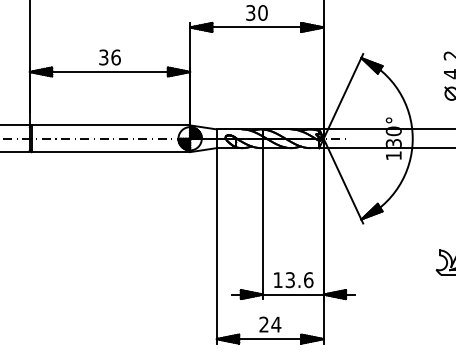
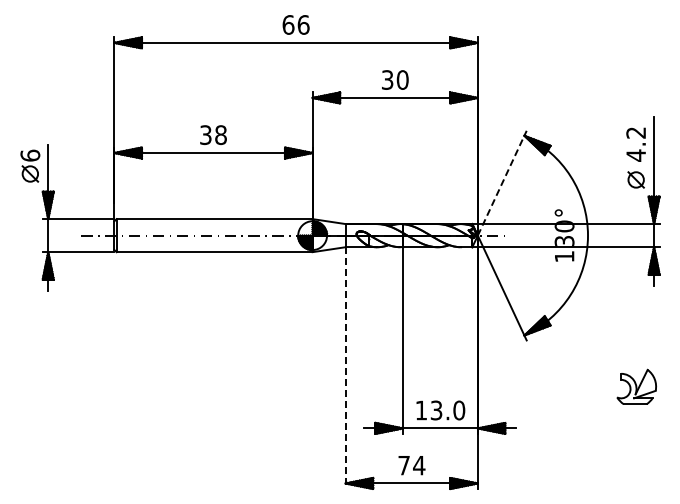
text: (116, 57) -> (221, 134), 36 -> 38
line: (343, 96) -> (502, 183), solid -> dashed
line: (216, 246) -> (345, 368), solid -> dashed
text: (308, 280) -> (459, 410), 13.6 -> 13.0
text: (263, 324) -> (403, 465), 24 -> 74

